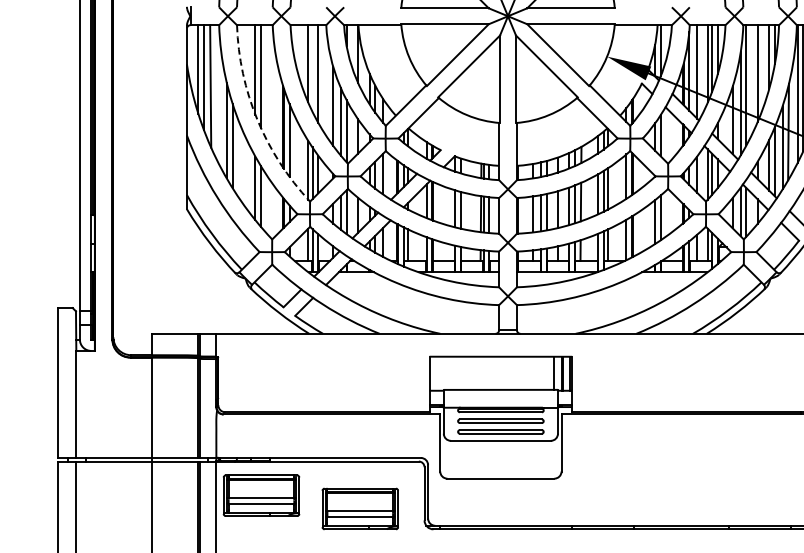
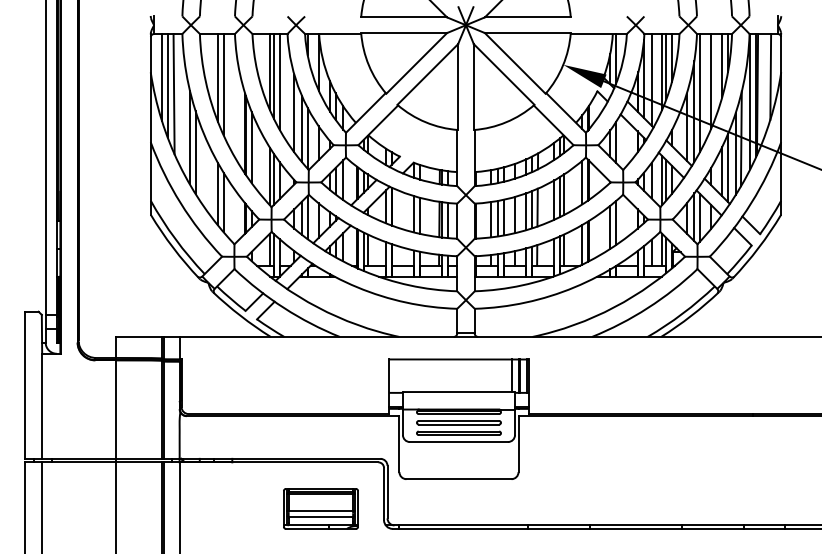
line: (312, 68) -> (274, 76), added
arc: (257, 120) -> (220, 127), dashed -> solid
part: (261, 495) -> (223, 495), removed

